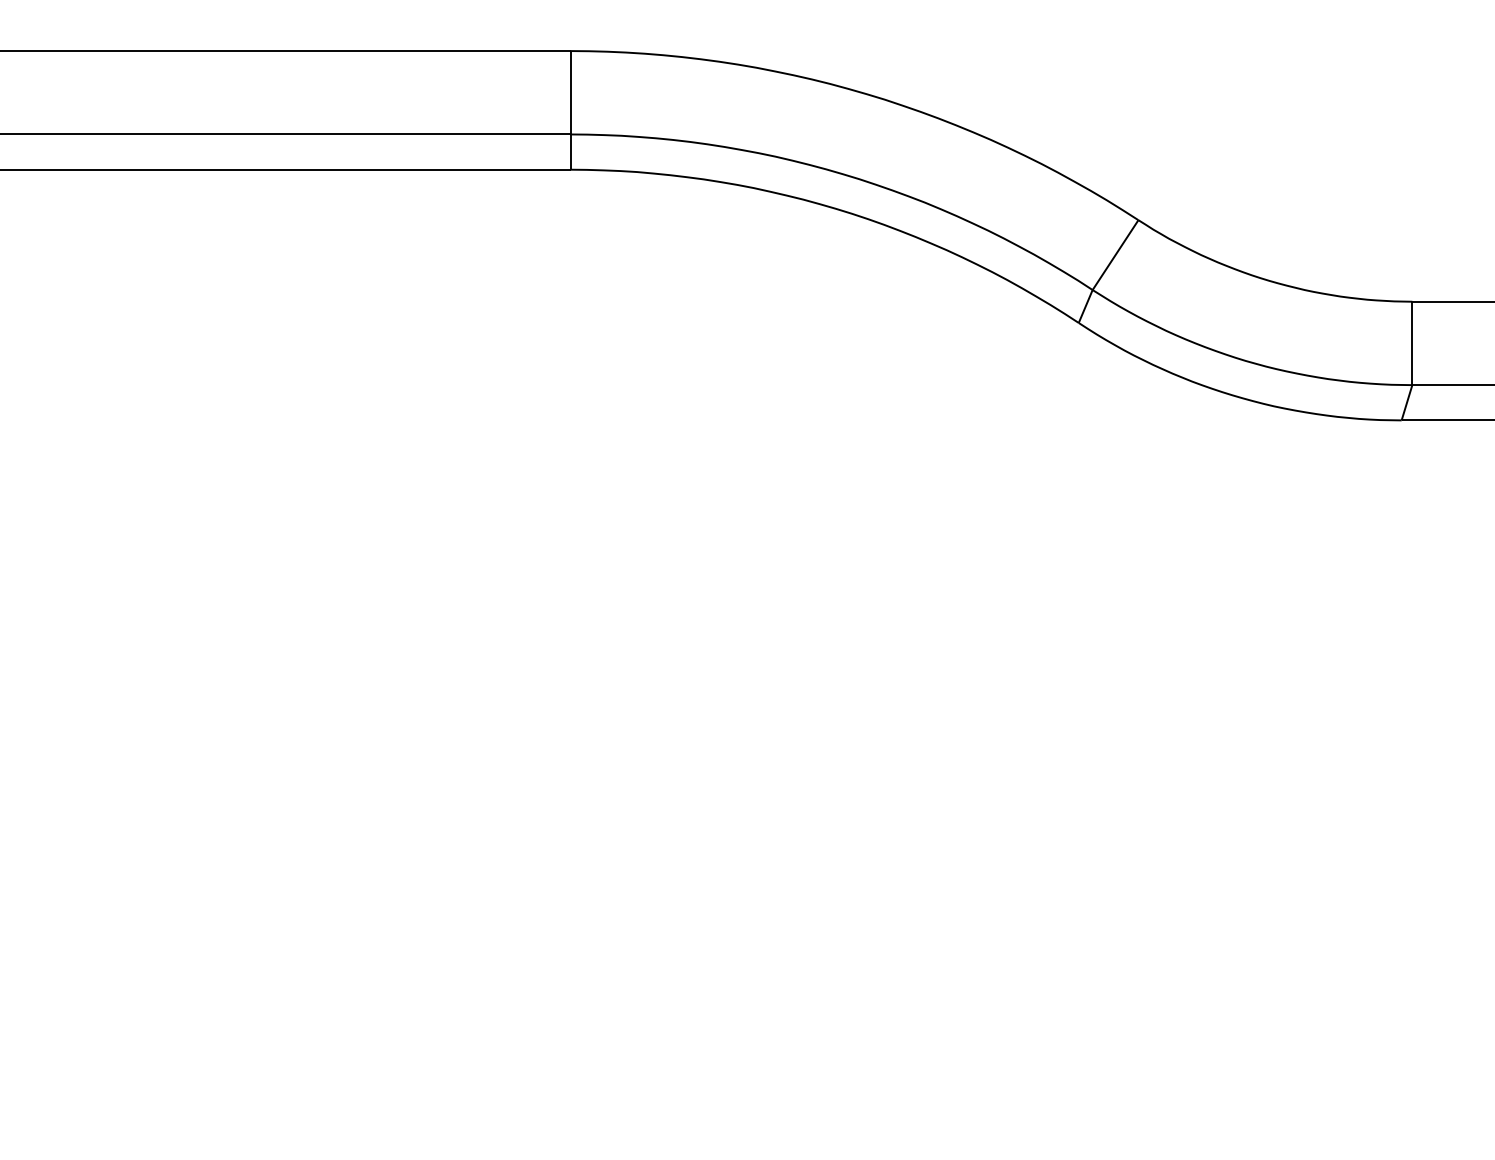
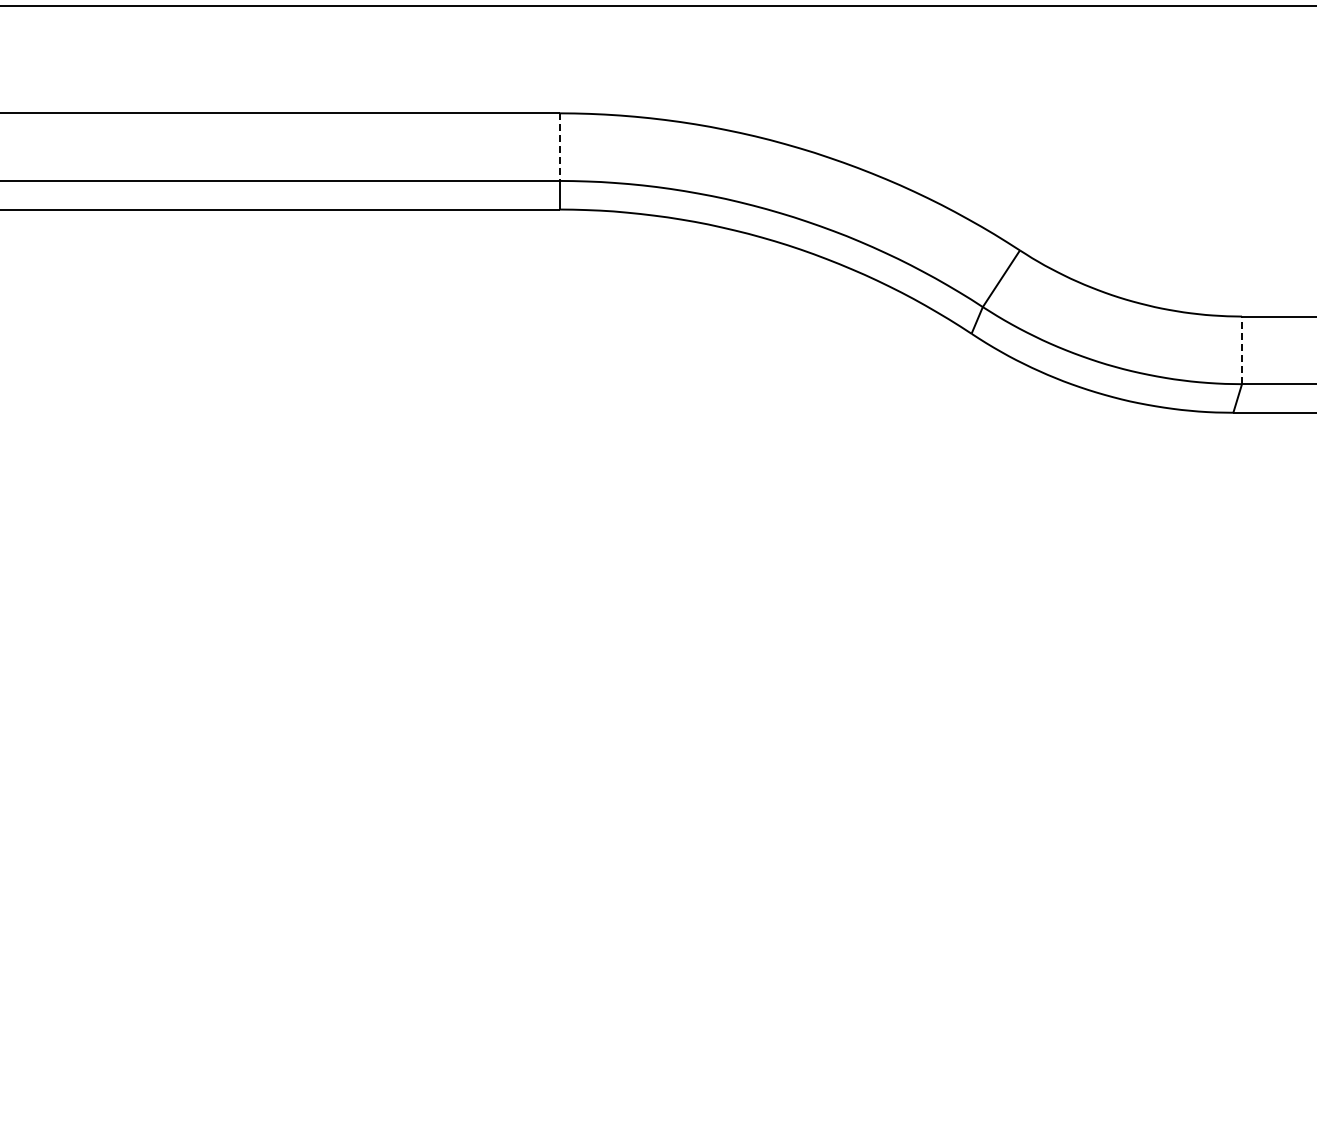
line: (570, 93) -> (559, 147), solid -> dashed
line: (1412, 343) -> (1242, 350), solid -> dashed

